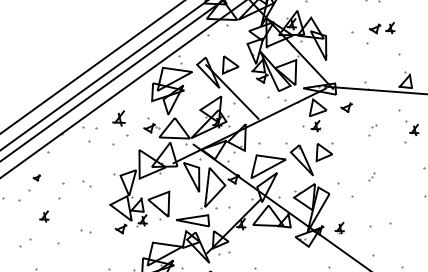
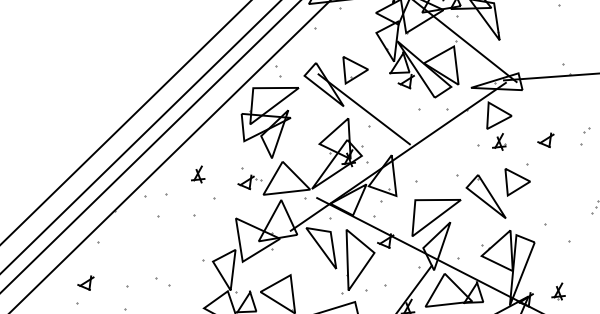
part: (346, 107) -> (546, 140), moved
part: (118, 118) -> (197, 175), size x0.71
part: (36, 177) -> (85, 283), size x1.67

